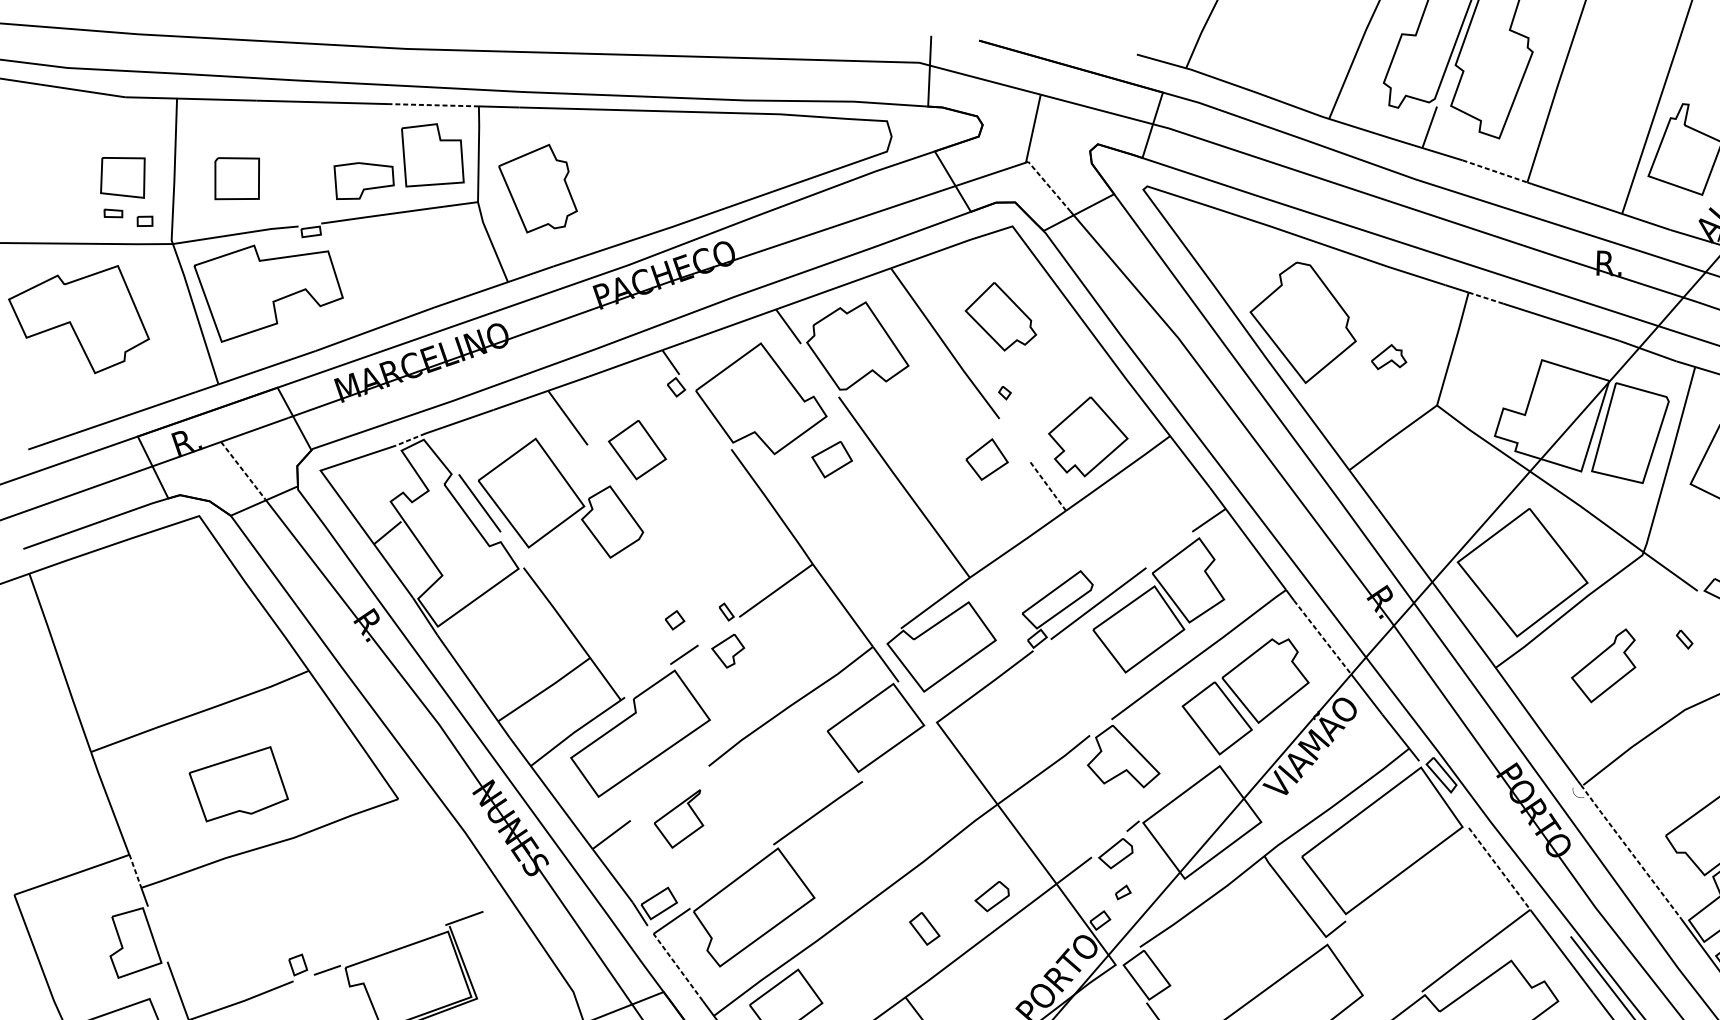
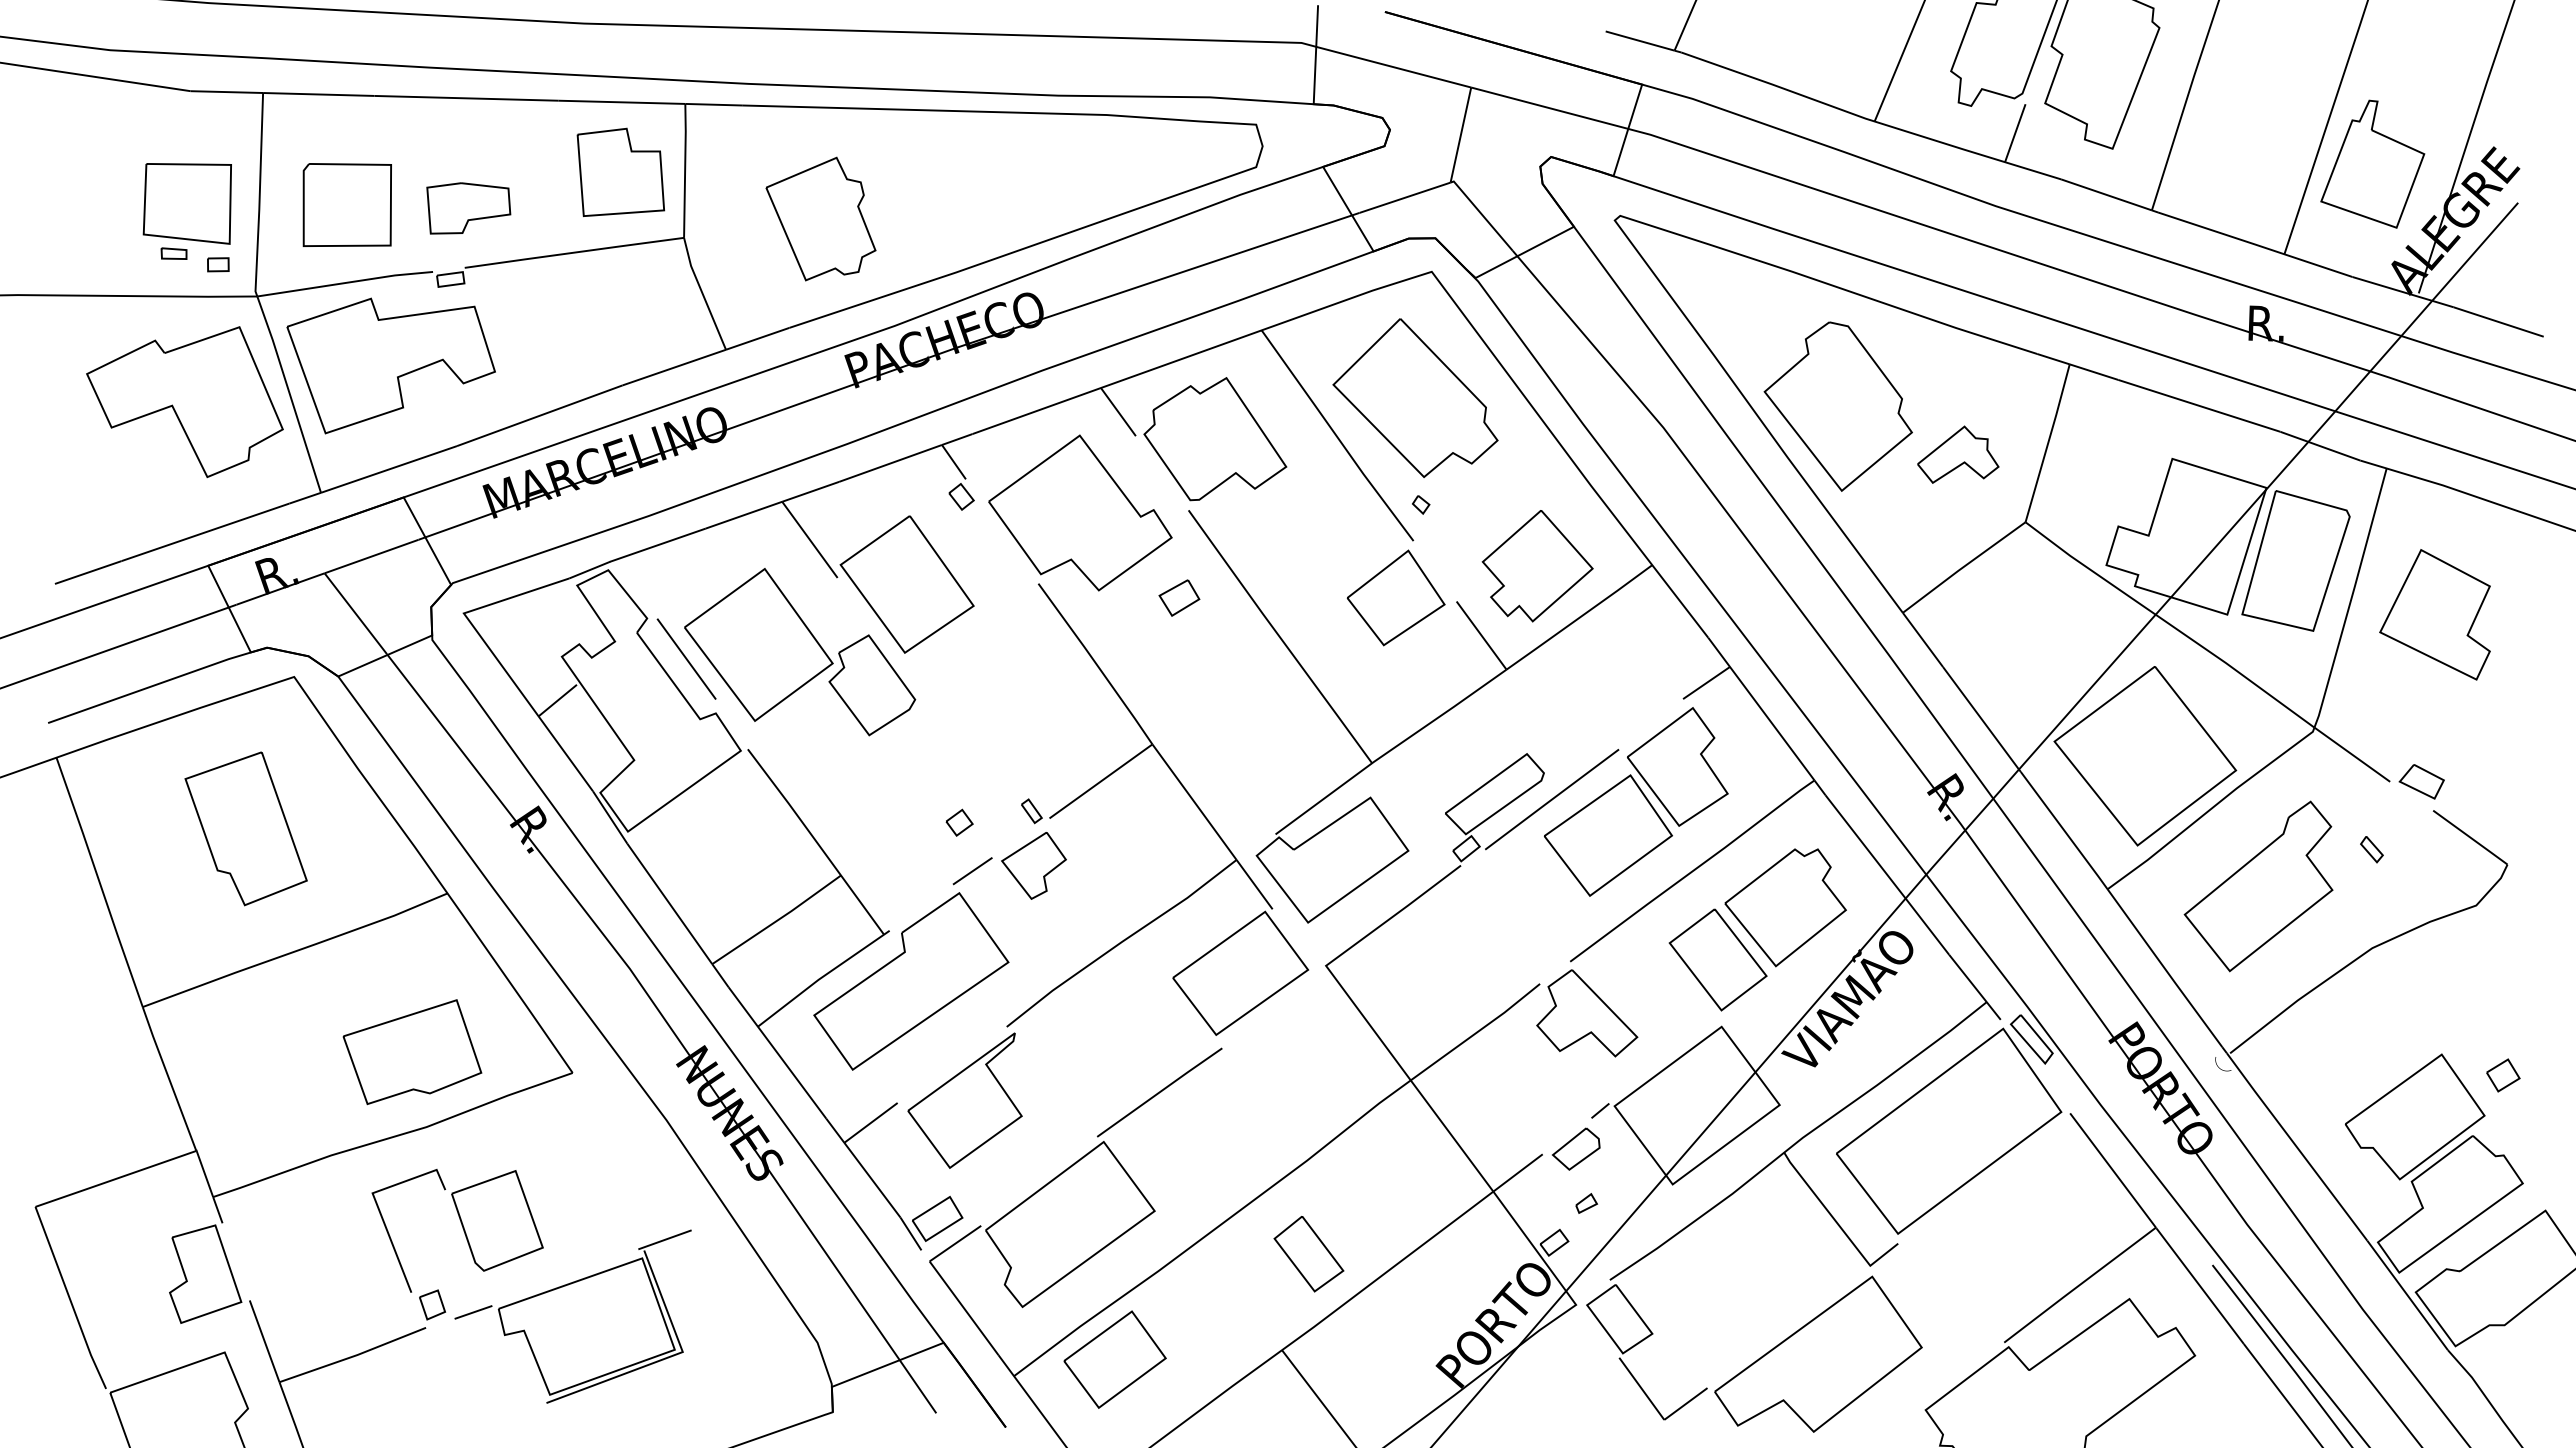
line: (433, 105) -> (621, 102), dashed -> solid
line: (1494, 171) -> (2106, 194), dashed -> solid
part: (122, 177) -> (186, 203), size x1.43
part: (236, 178) -> (346, 204), size x1.43
part: (363, 181) -> (468, 208), moved
line: (1048, 185) -> (1481, 214), dashed -> solid
part: (537, 188) -> (820, 218), moved
line: (1485, 297) -> (2093, 371), dashed -> solid
part: (1000, 316) -> (1415, 397), size x1.67
part: (78, 319) -> (184, 402), moved
part: (1389, 357) -> (1958, 454), size x1.67
line: (410, 439) -> (589, 570), dashed -> solid
part: (637, 449) -> (906, 584), size x1.67
part: (832, 459) -> (1179, 597), size x0.71
part: (986, 459) -> (1395, 597), size x1.67
line: (243, 470) -> (355, 613), dashed -> solid
line: (1048, 486) -> (1481, 635), dashed -> solid
part: (164, 624) -> (245, 828), added
line: (1322, 637) -> (1865, 847), dashed -> solid
part: (727, 650) -> (1033, 865), size x1.43
part: (1603, 665) -> (2258, 886), size x1.67
part: (238, 784) -> (412, 1052), moved
part: (678, 818) -> (964, 1100), size x1.67
line: (1630, 852) -> (2296, 1147), dashed -> solid
line: (1499, 868) -> (2113, 1170), dashed -> solid
line: (135, 871) -> (204, 1173), dashed -> solid
part: (992, 896) -> (1403, 1208), removed
part: (316, 911) -> (457, 1230), added
part: (924, 928) -> (1308, 1254), size x1.67
line: (677, 966) -> (963, 1307), dashed -> solid

